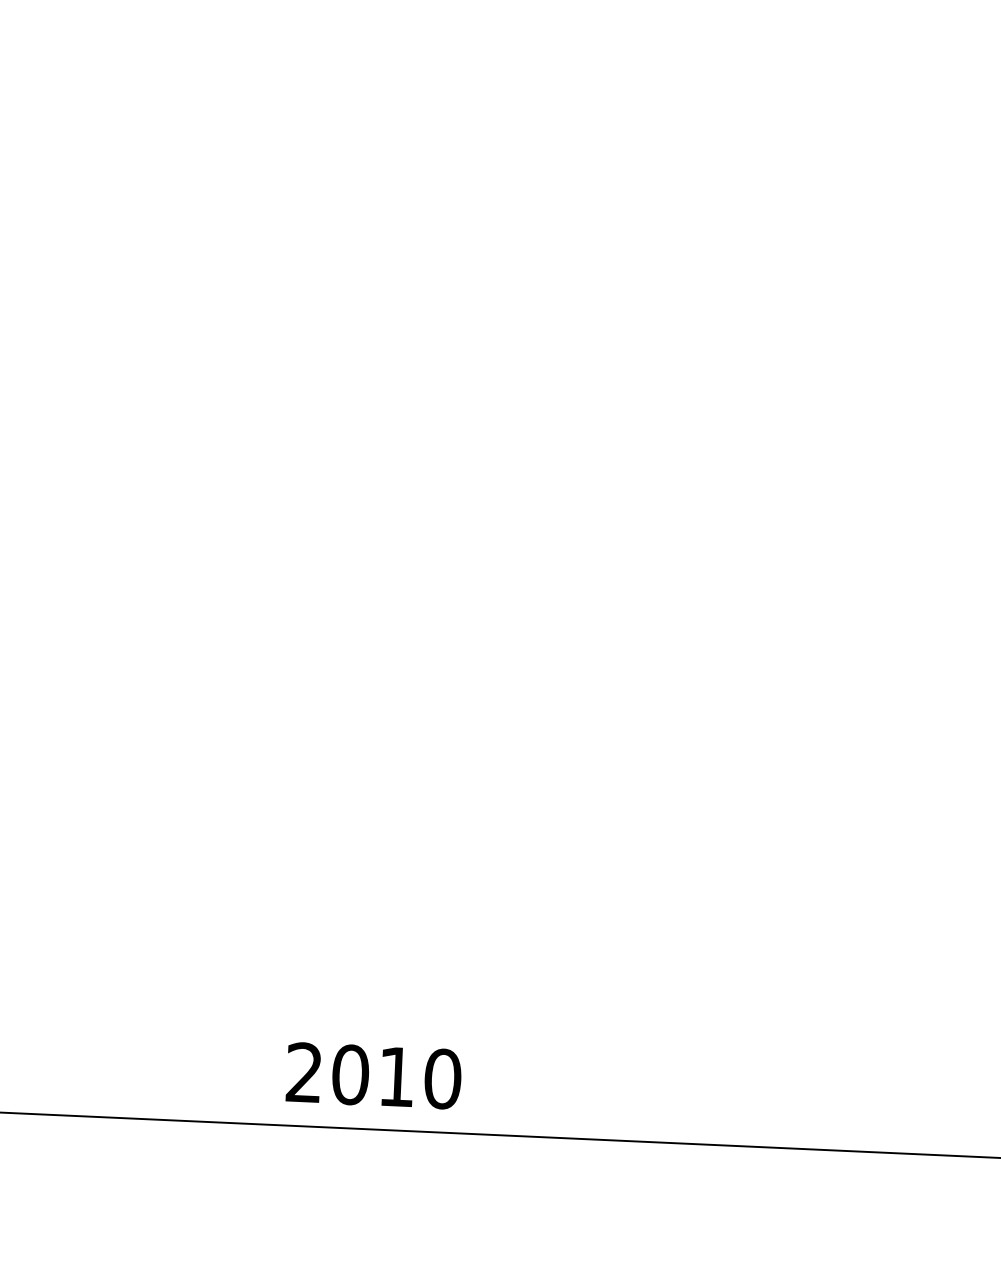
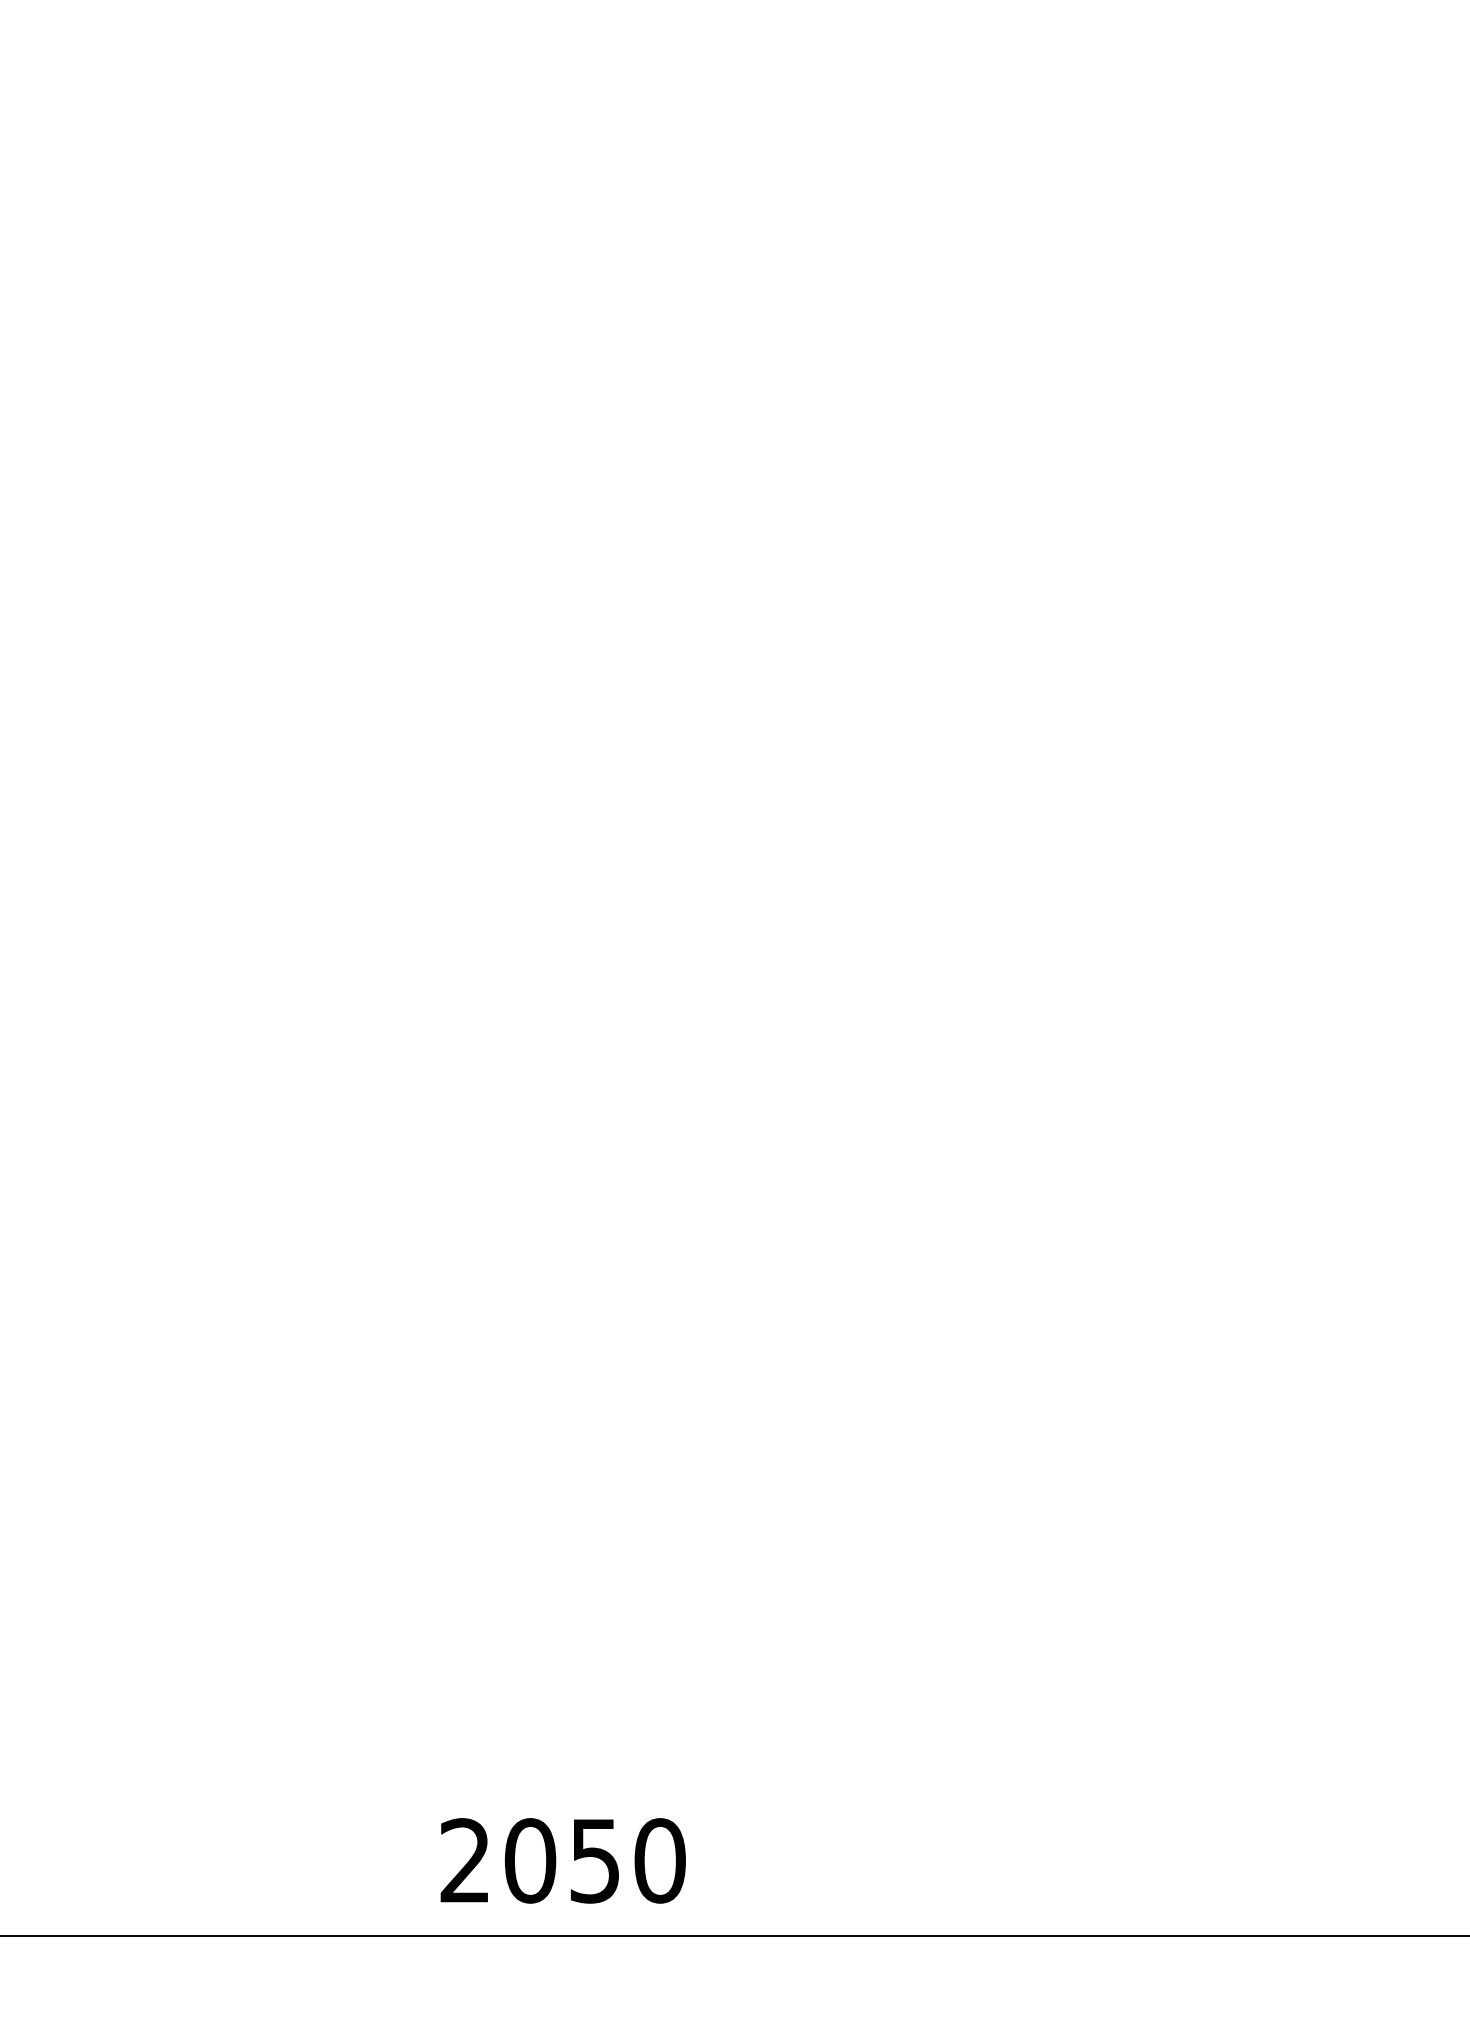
text: (396, 1077) -> (594, 1861), 2010 -> 2050

